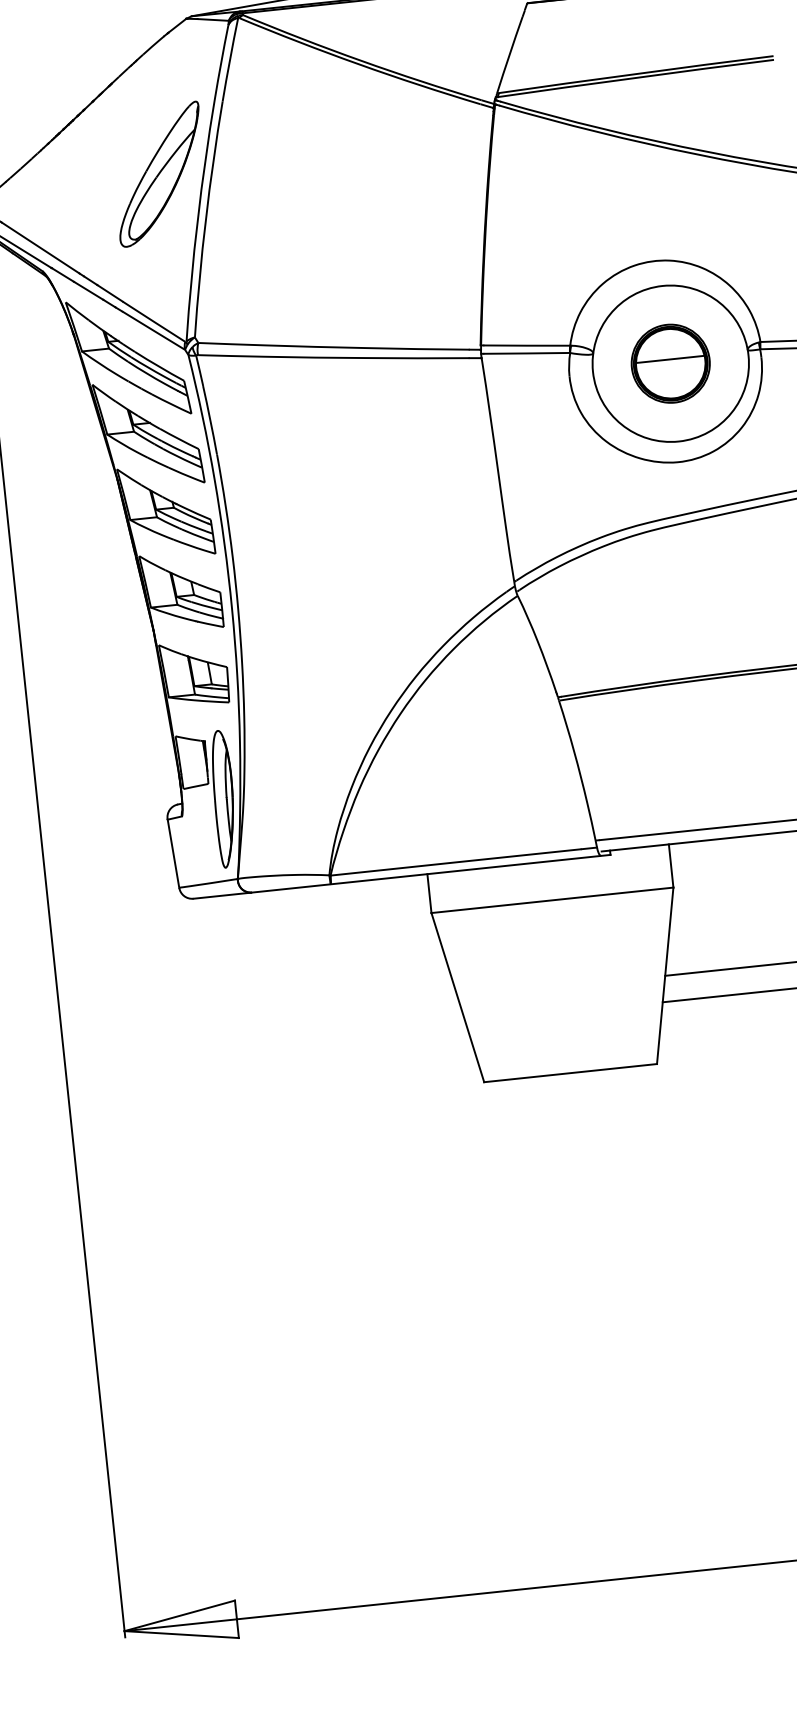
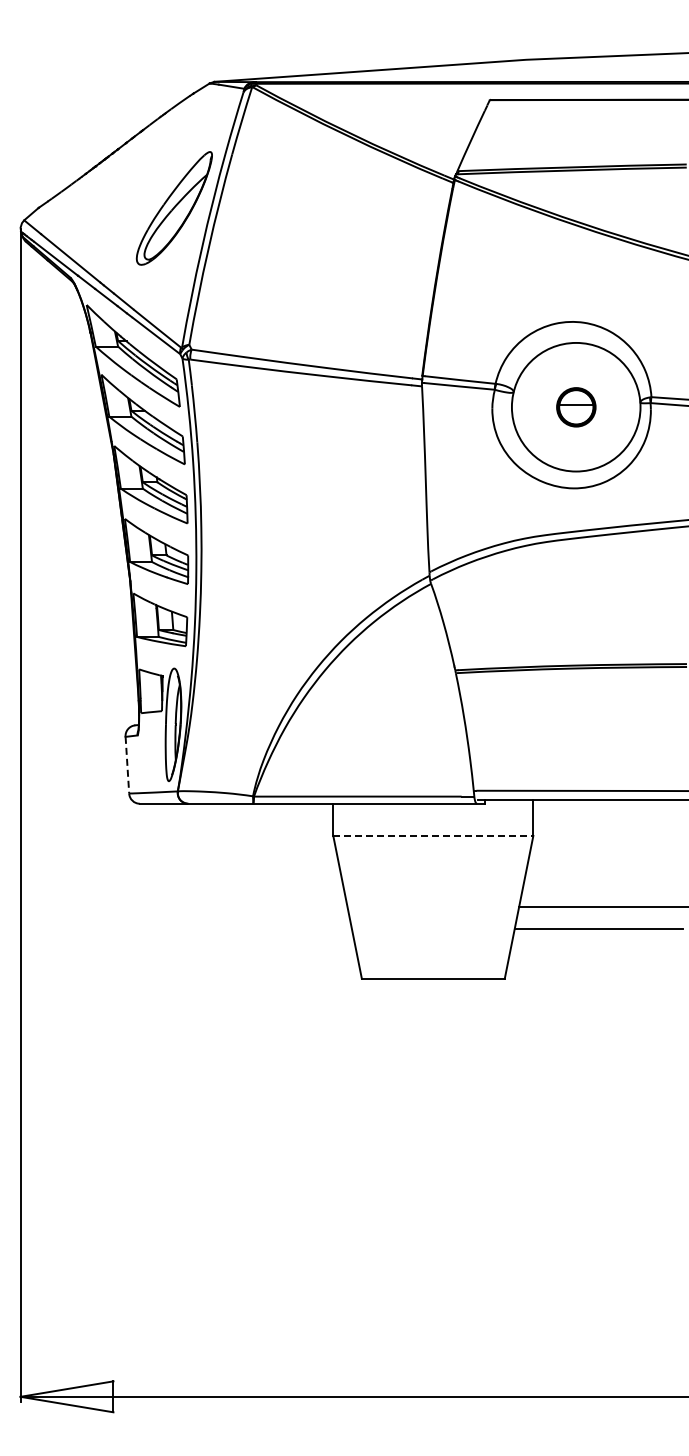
part: (671, 364) -> (576, 407), size x0.6
line: (173, 854) -> (127, 765), solid -> dashed
line: (552, 899) -> (433, 835), solid -> dashed

